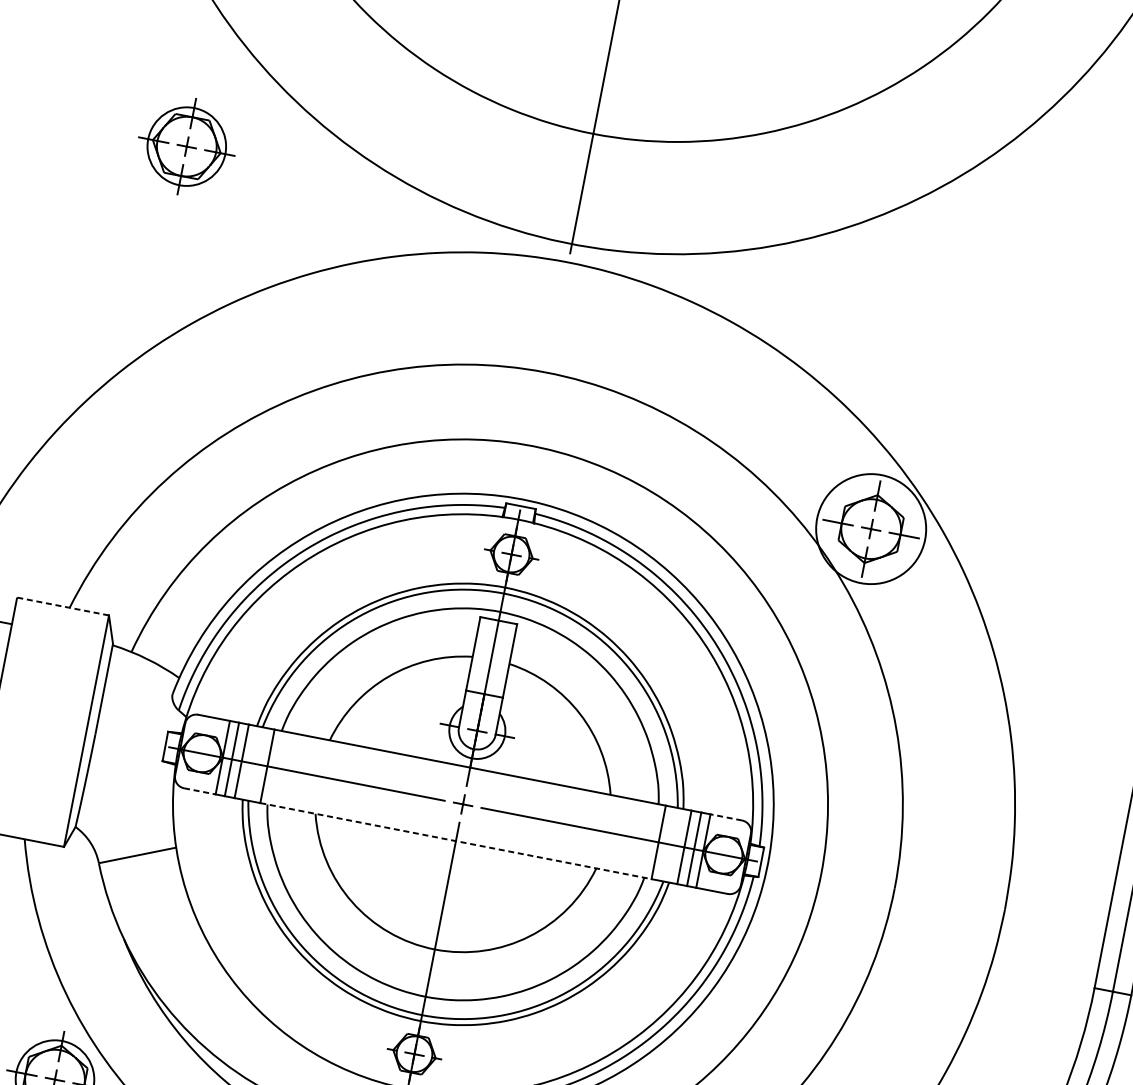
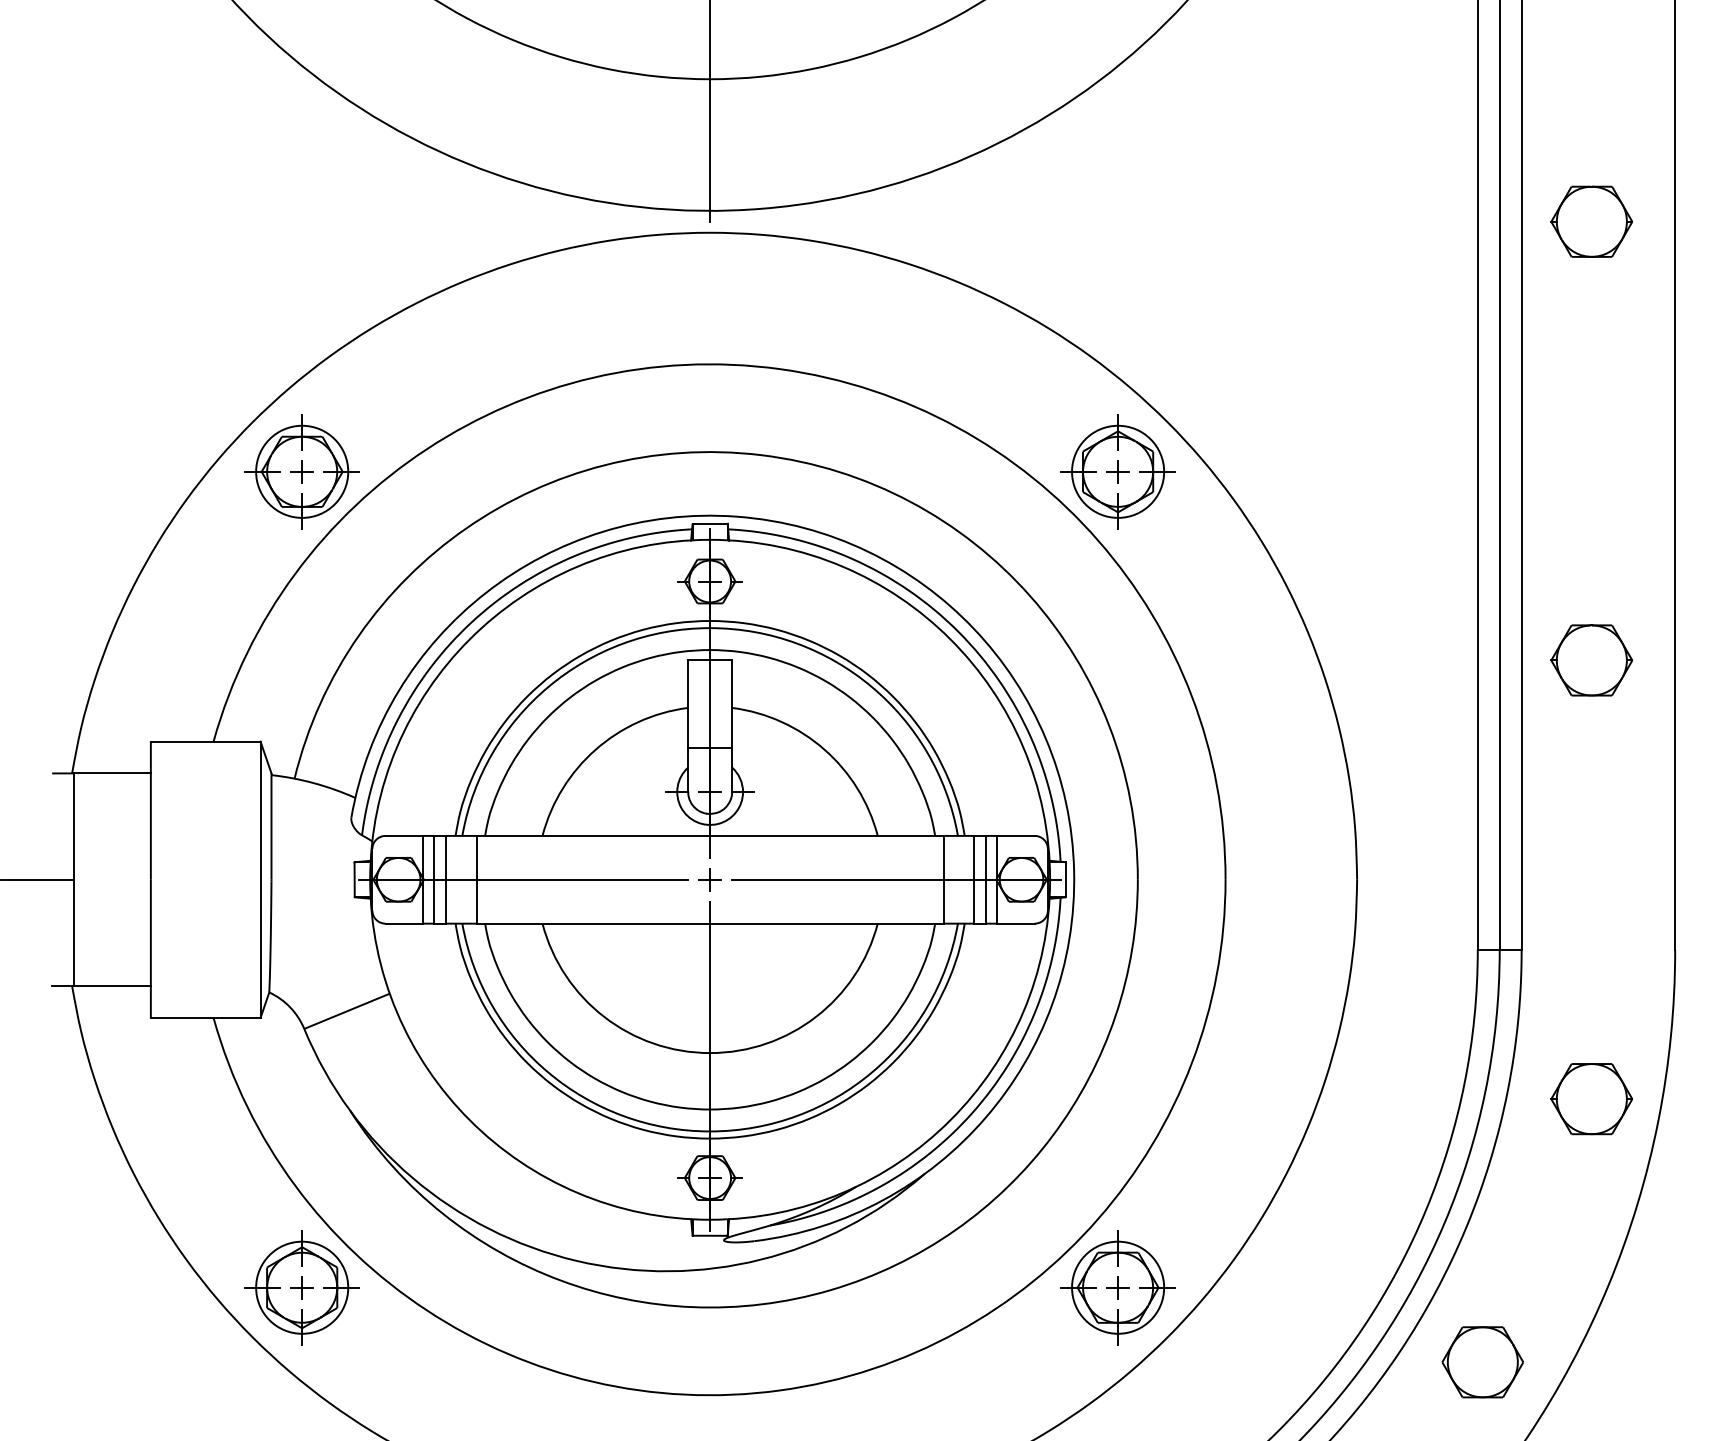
part: (186, 146) -> (301, 471), moved
circle: (871, 528) -> (1118, 471), size x0.71
line: (62, 606) -> (205, 741), dashed -> solid
line: (199, 791) -> (404, 923), dashed -> solid
line: (726, 816) -> (1015, 835), dashed -> solid
line: (456, 841) -> (710, 923), dashed -> solid

